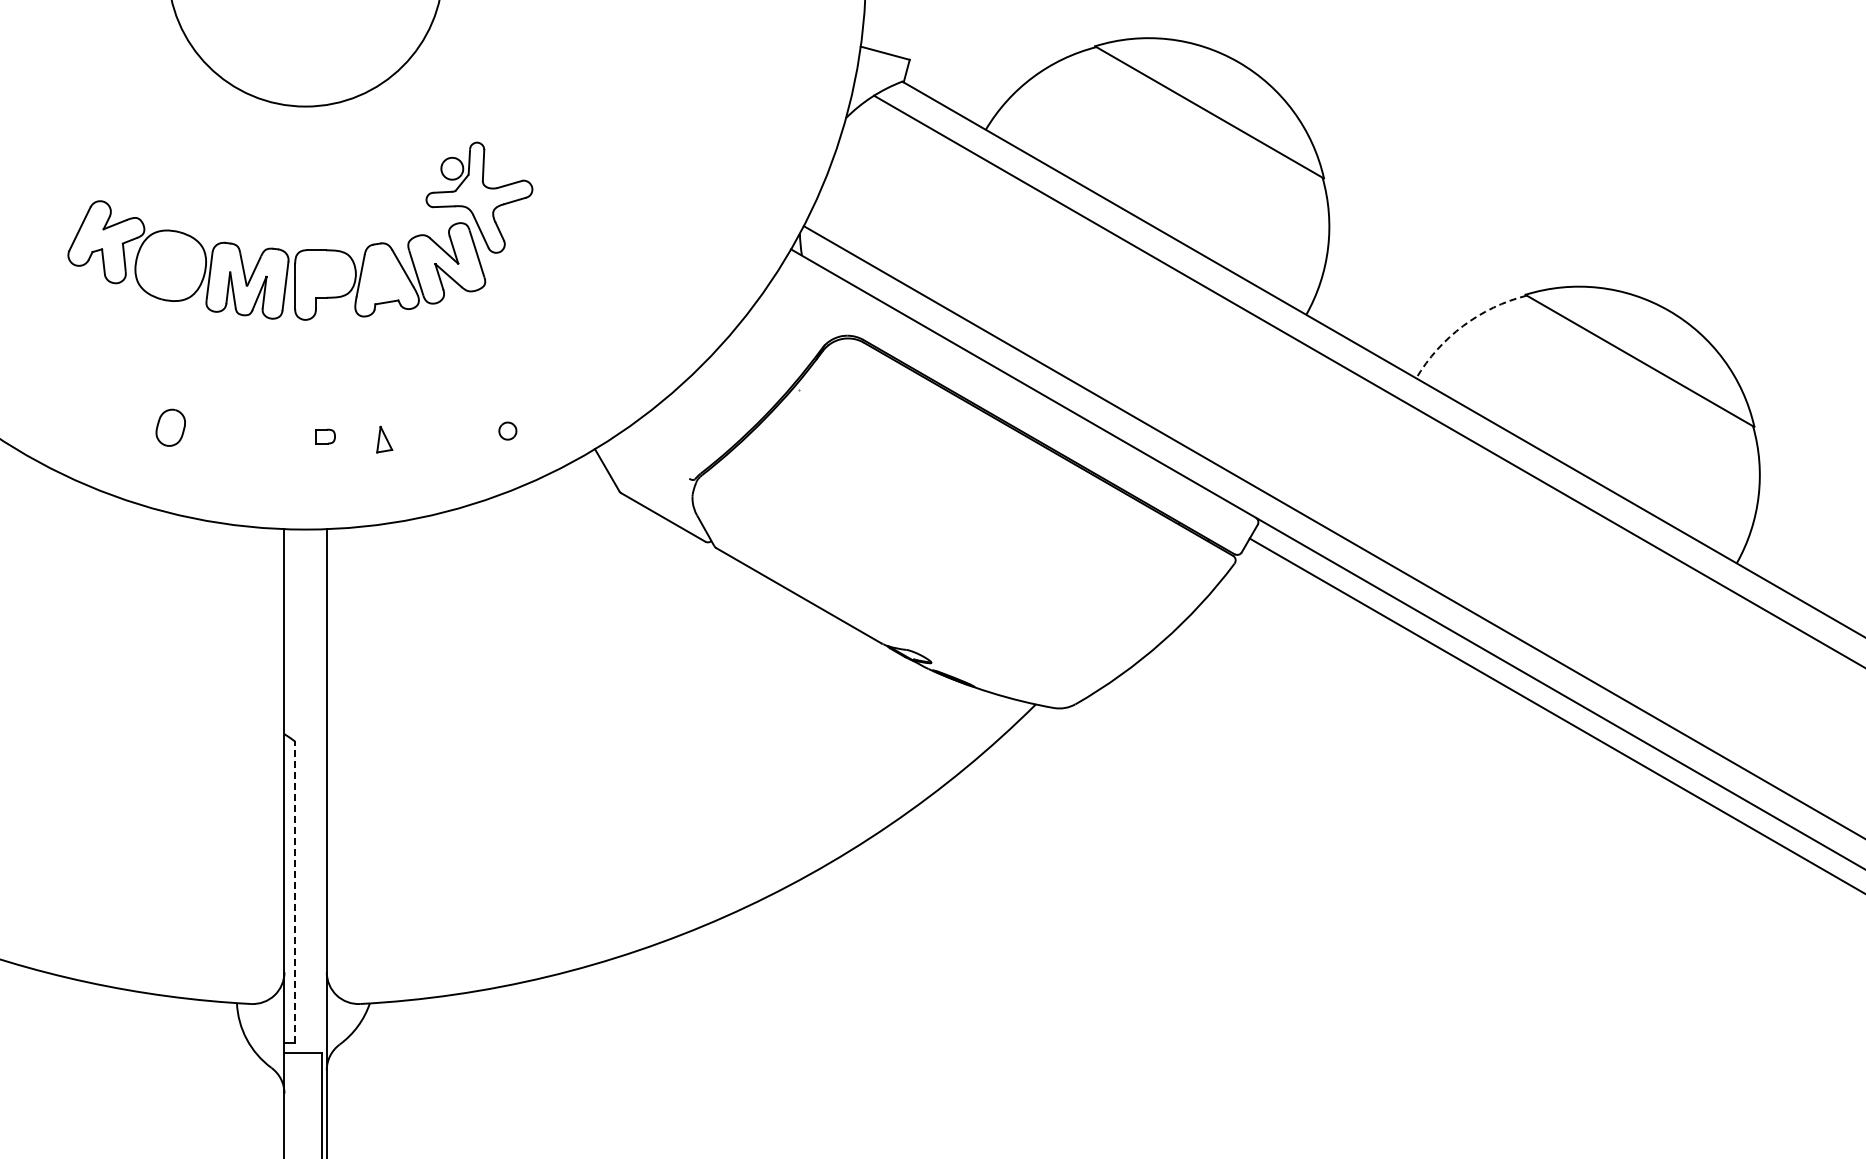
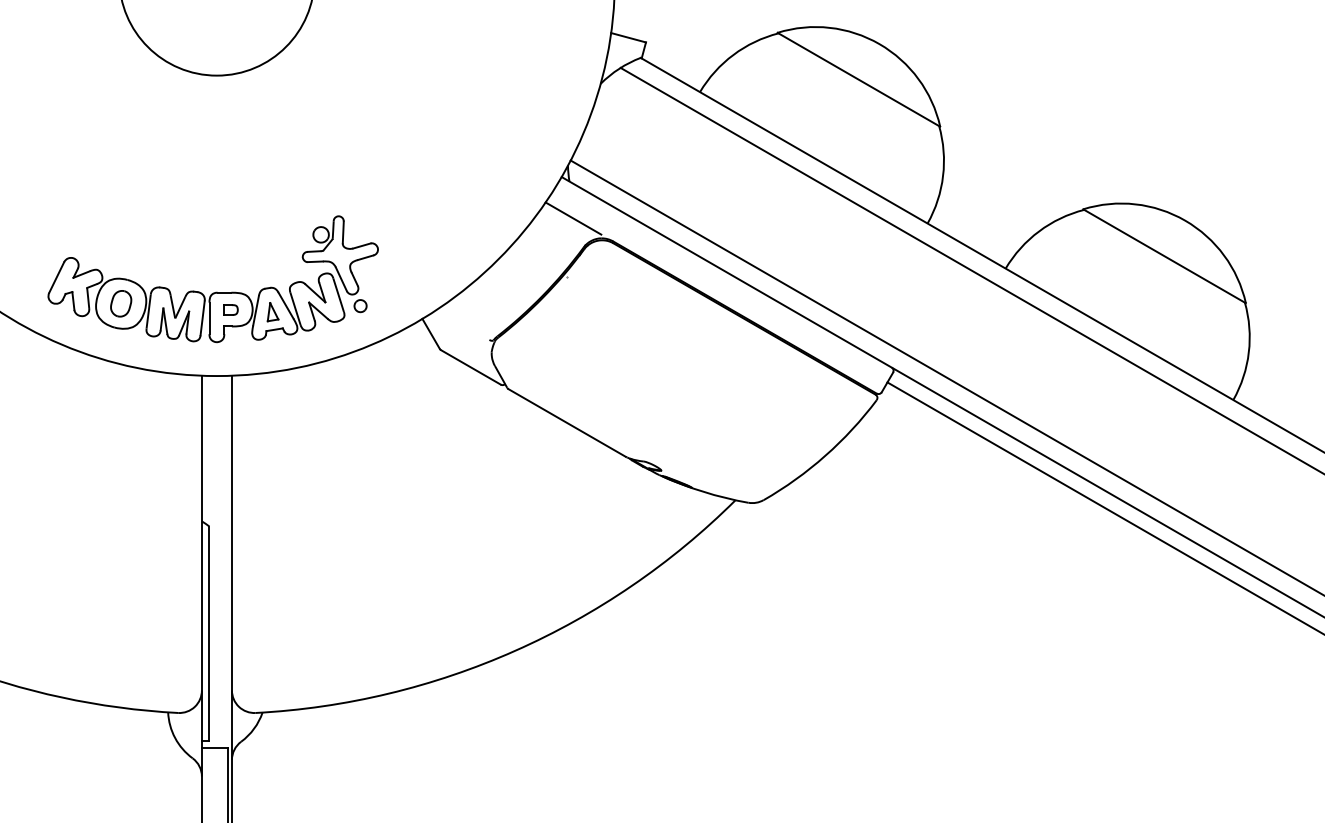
part: (302, 249) -> (214, 292), moved
line: (807, 307) -> (573, 218), added
arc: (1463, 325) -> (1039, 231), dashed -> solid
line: (295, 892) -> (209, 633), dashed -> solid

